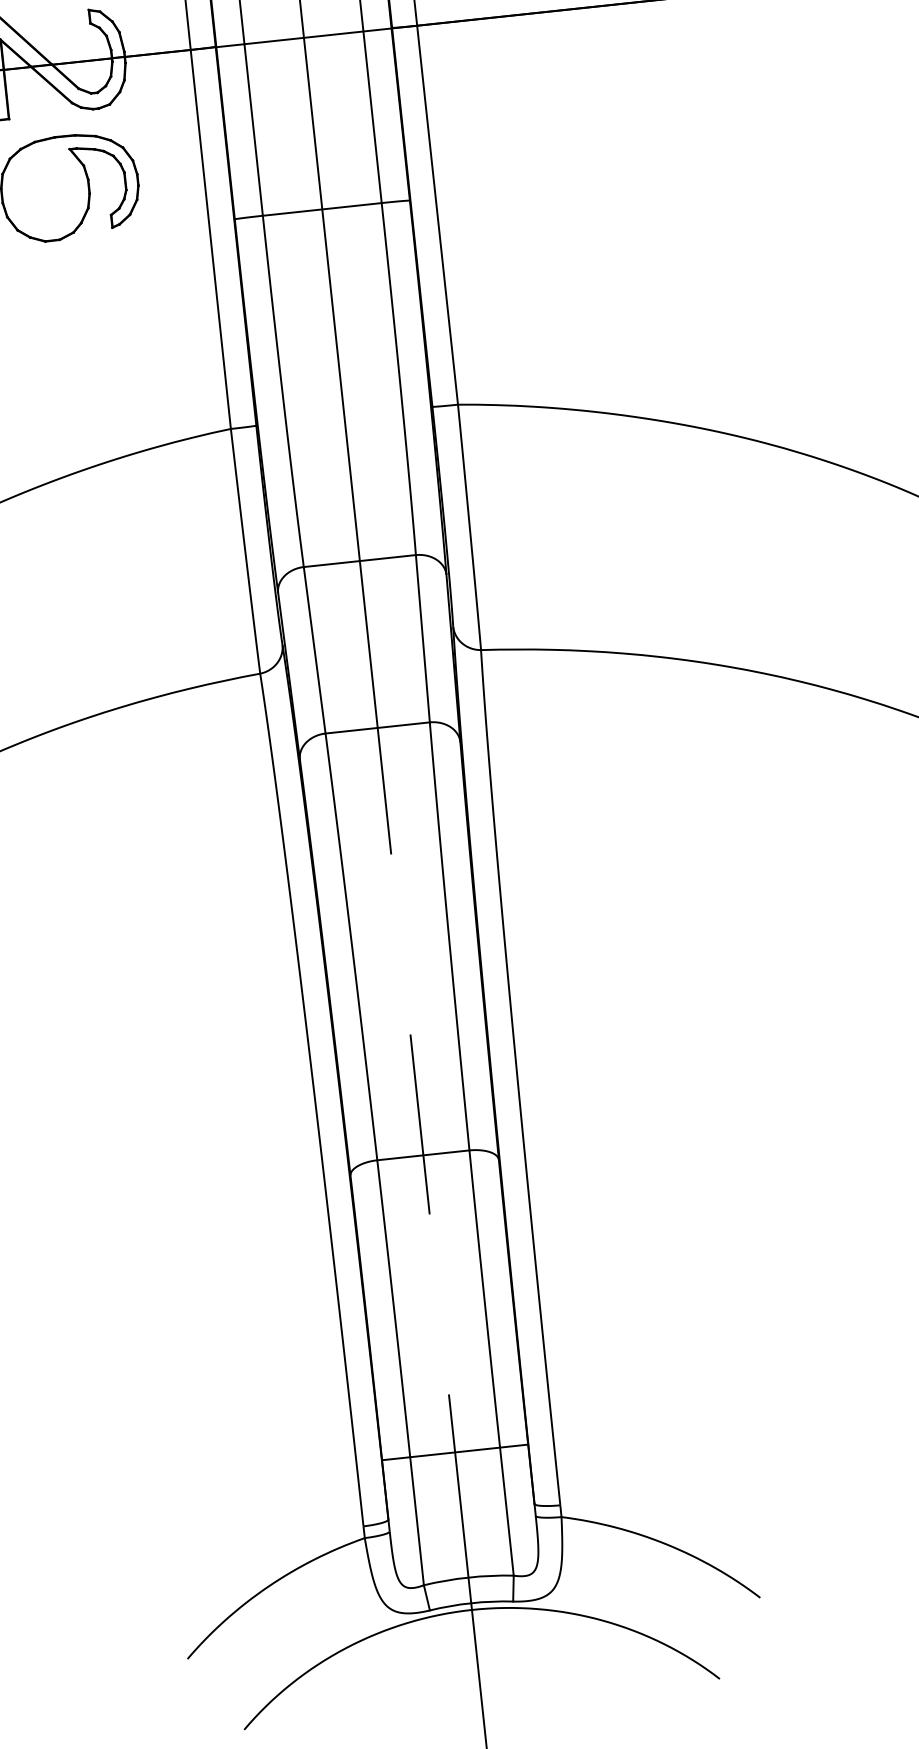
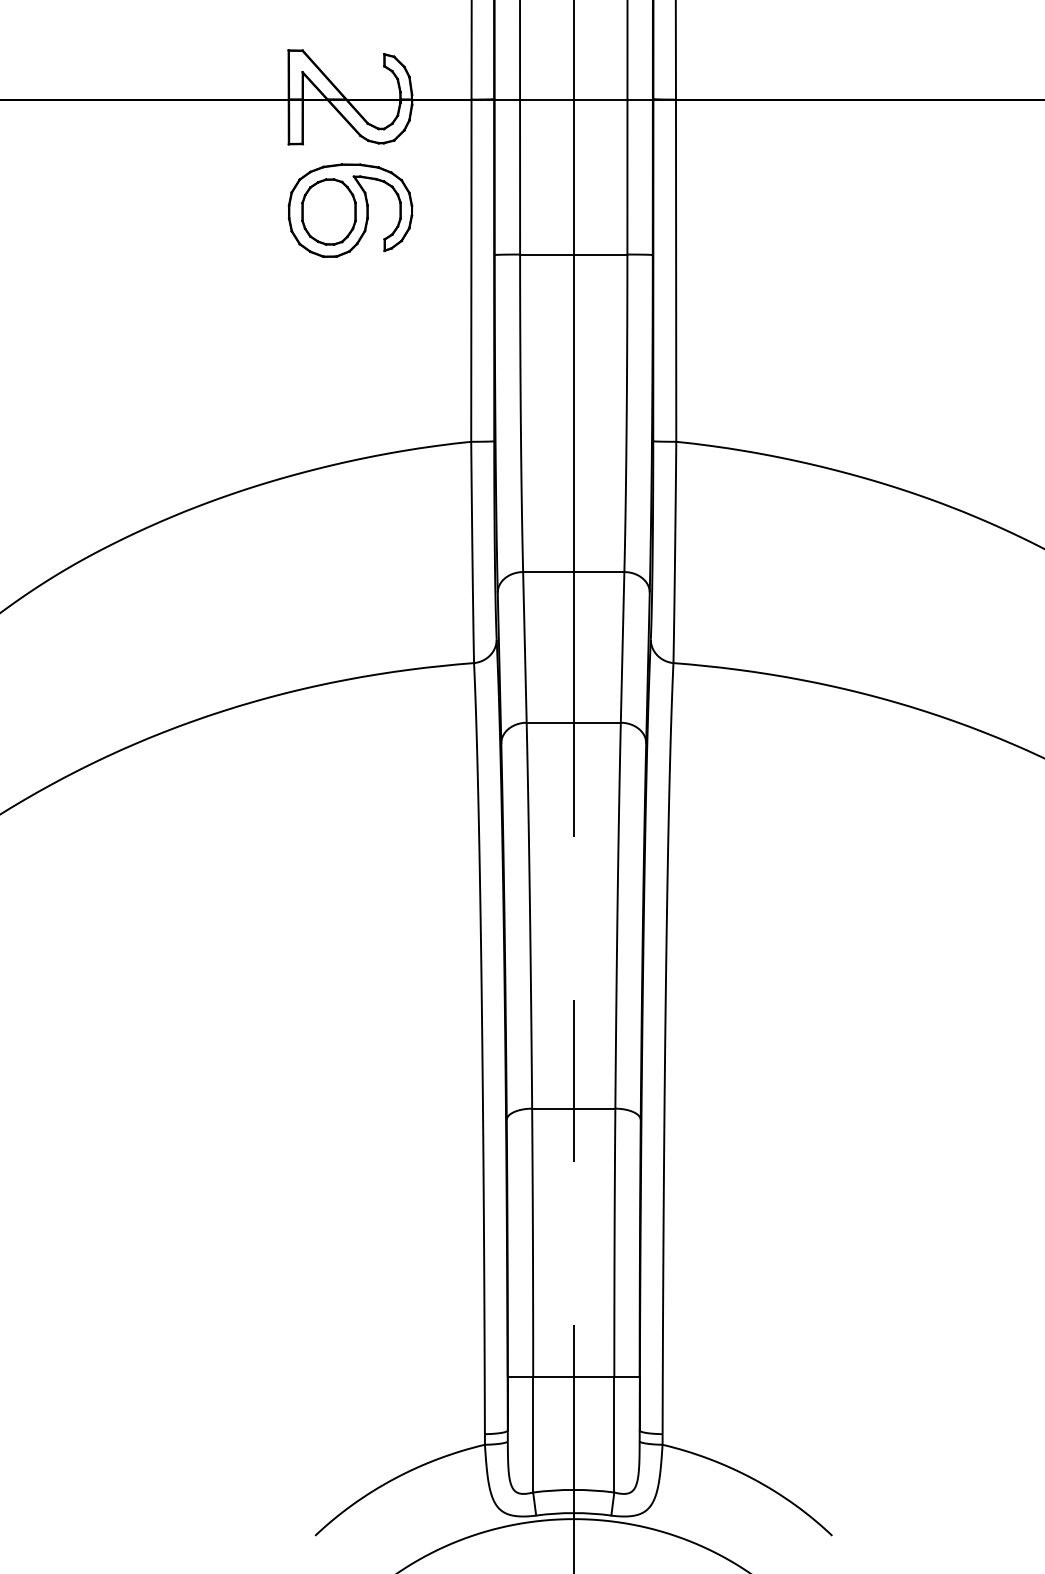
part: (45, 190) -> (328, 211), added

